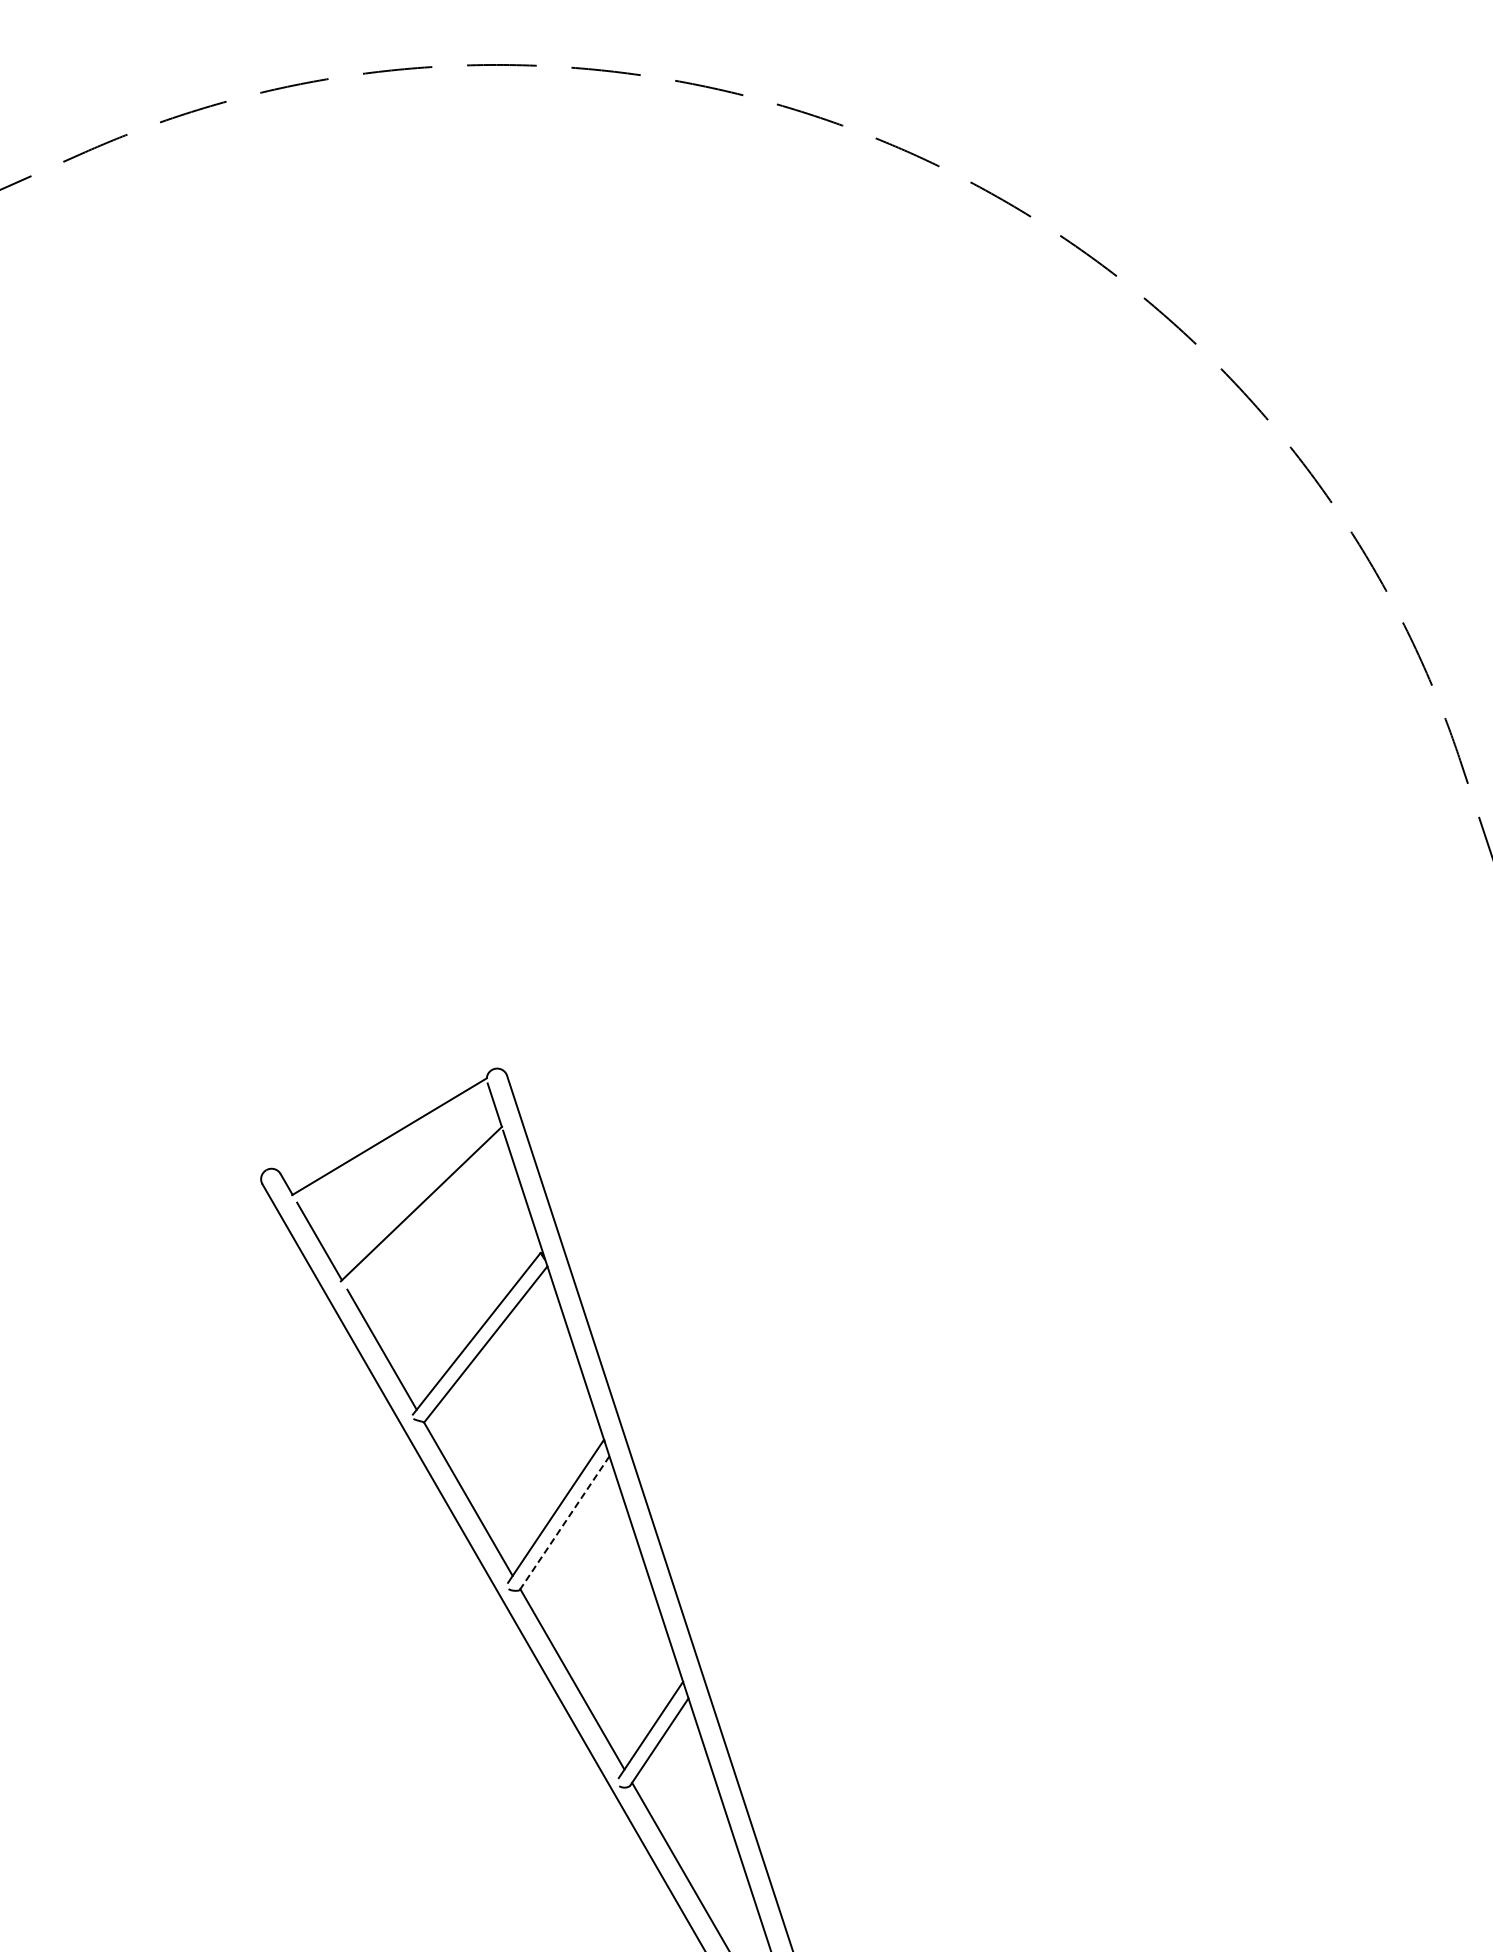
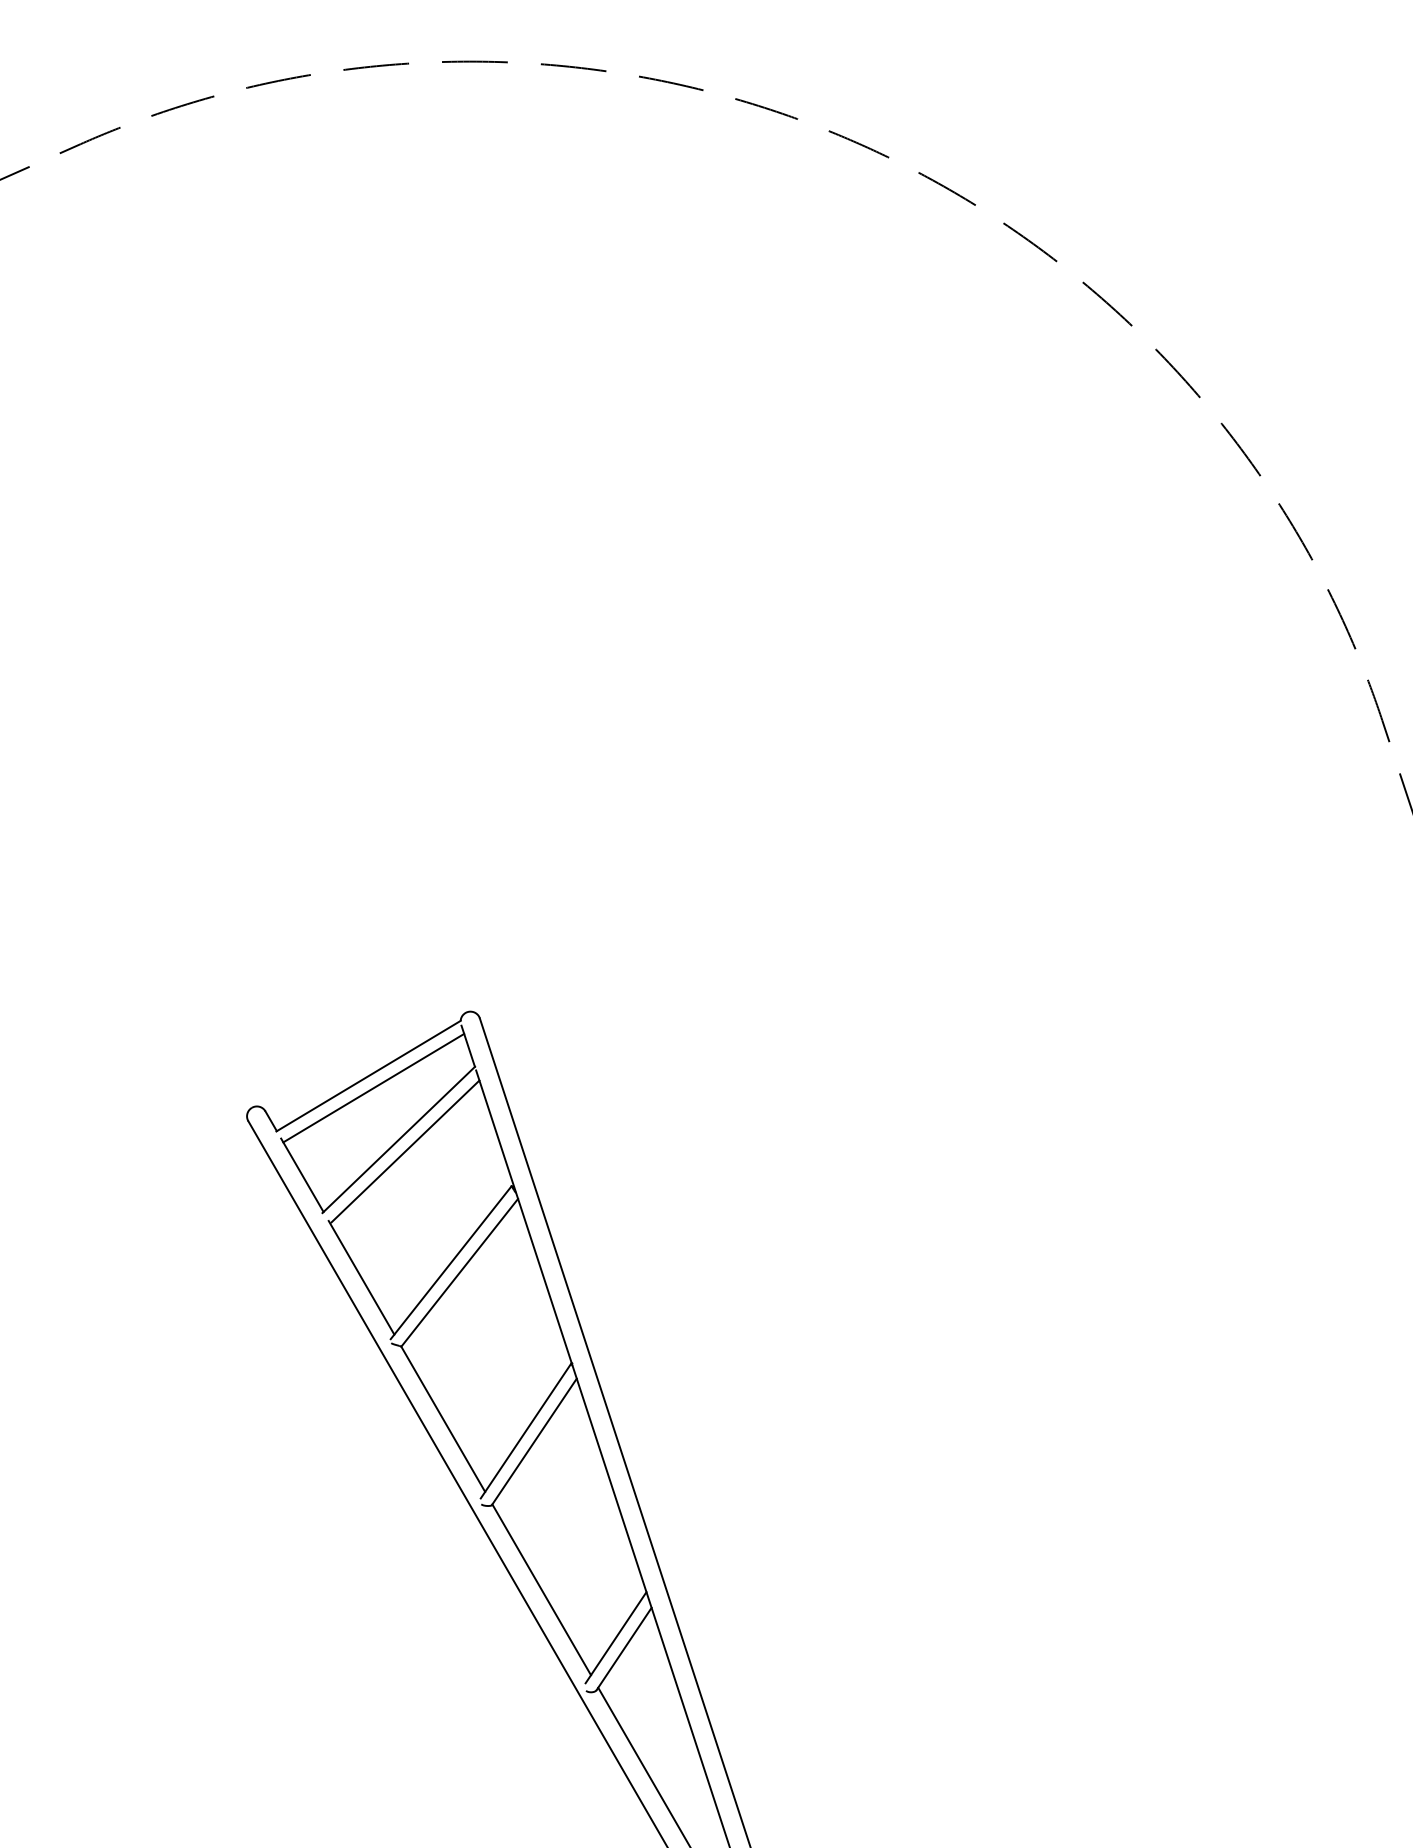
line: (394, 1149) -> (373, 1088), added
line: (428, 1216) -> (405, 1151), added
line: (564, 1523) -> (534, 1442), dashed -> solid

